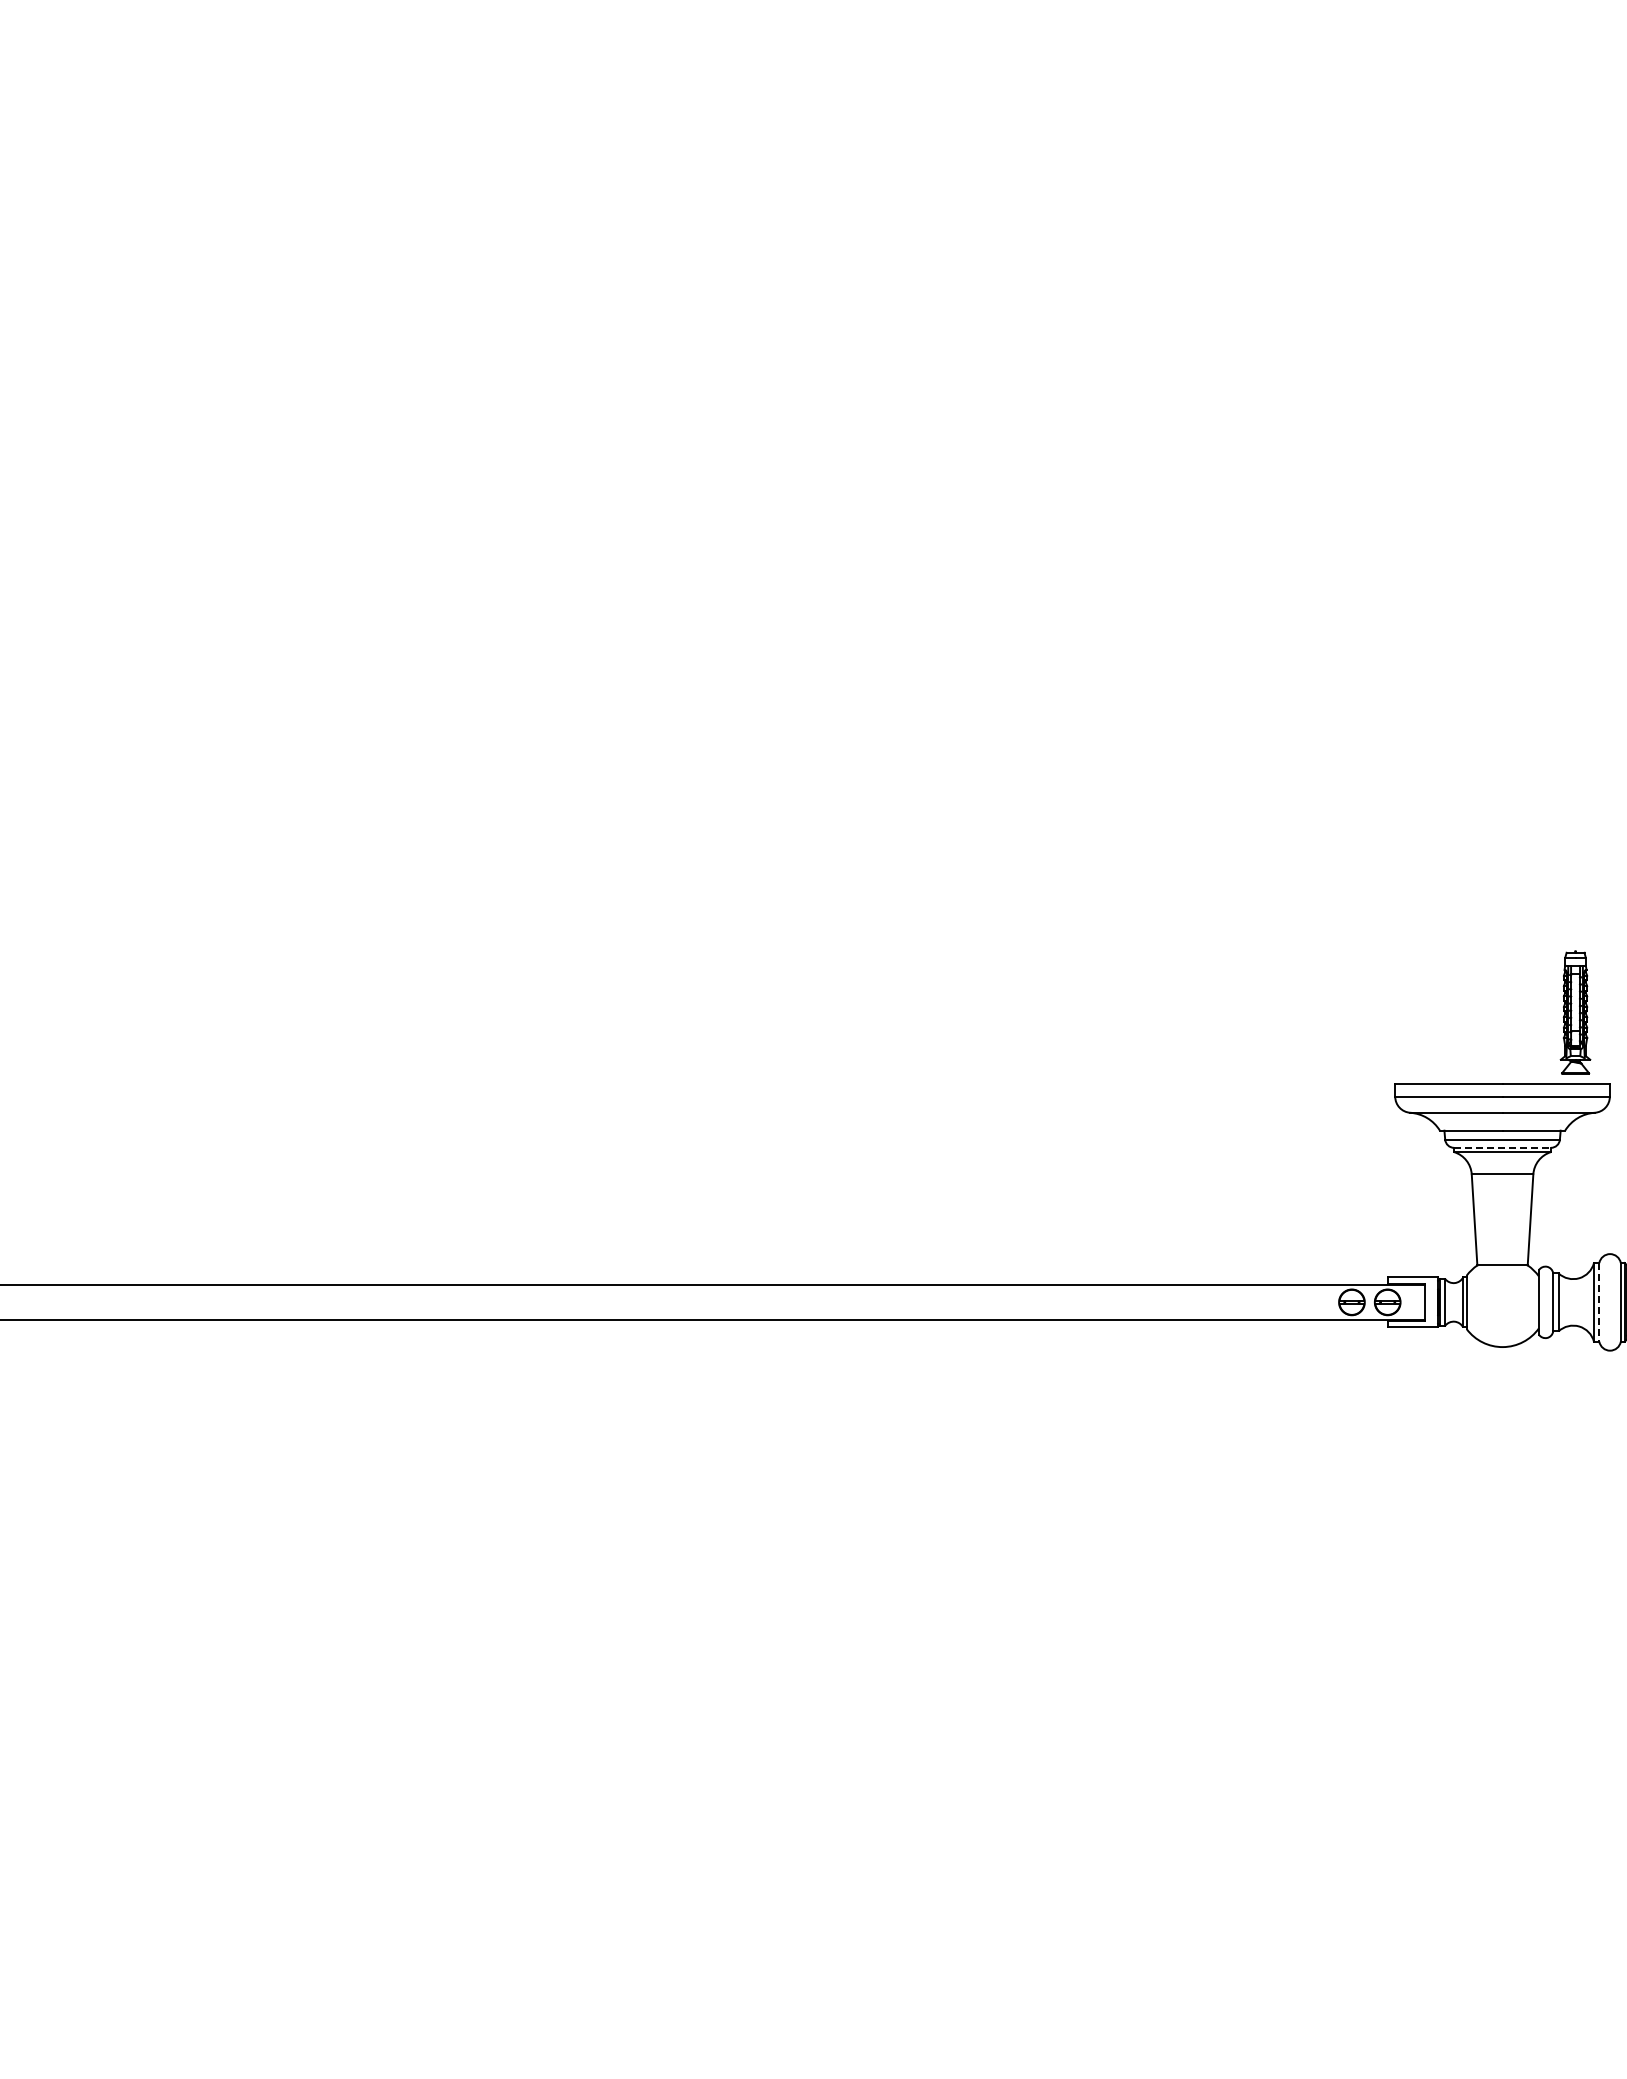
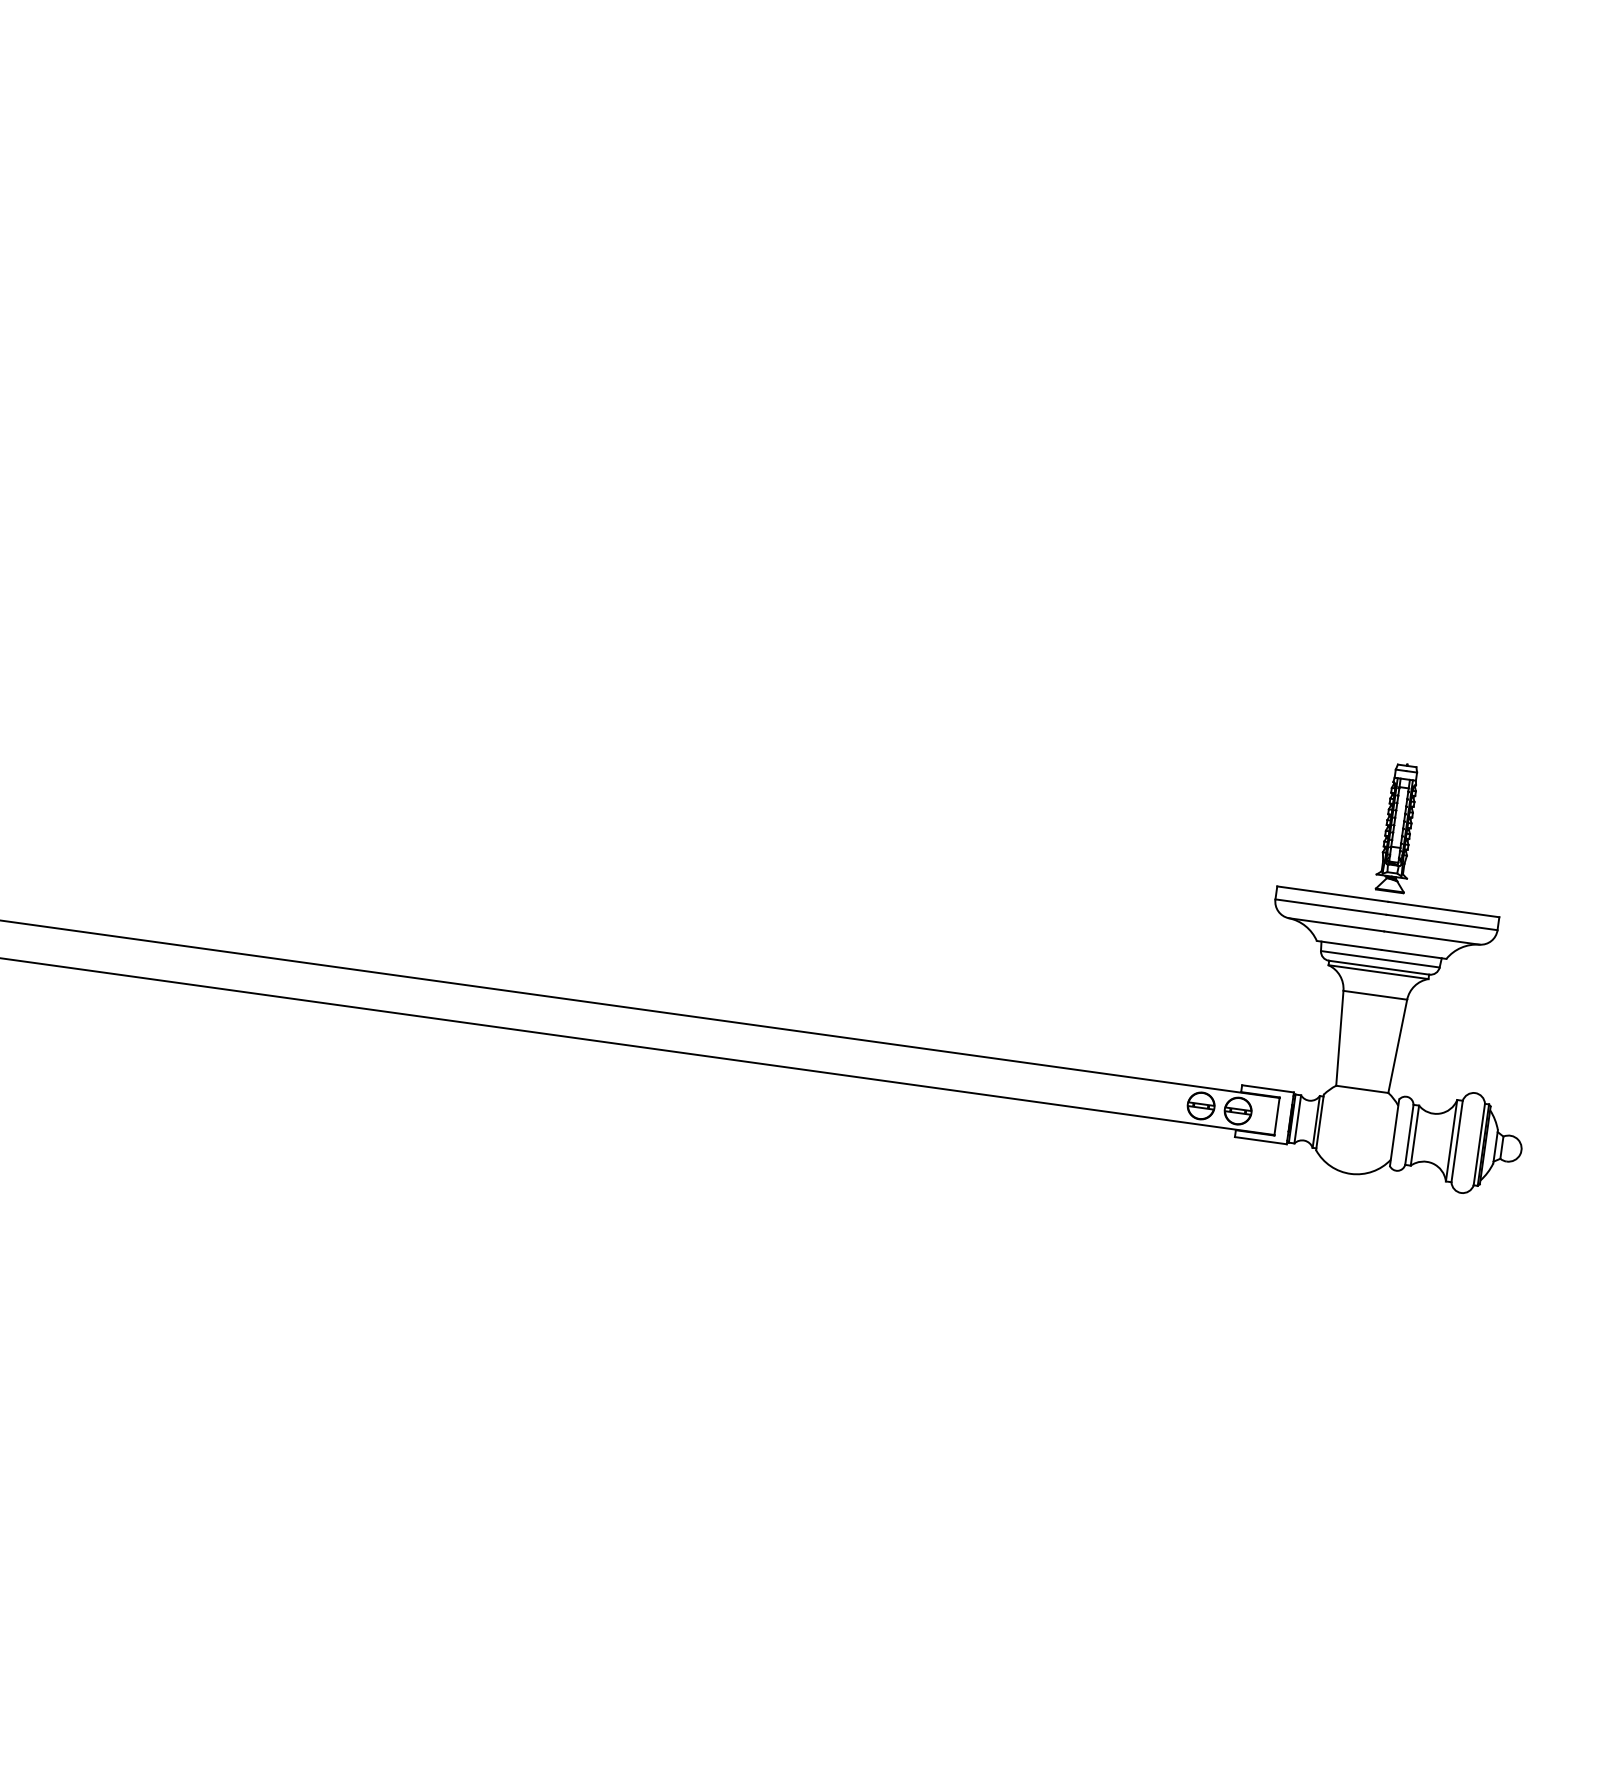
part: (1575, 1012) -> (1398, 827), moved
line: (1503, 1147) -> (1380, 967), dashed -> solid
line: (1599, 1302) -> (1457, 1141), dashed -> solid

